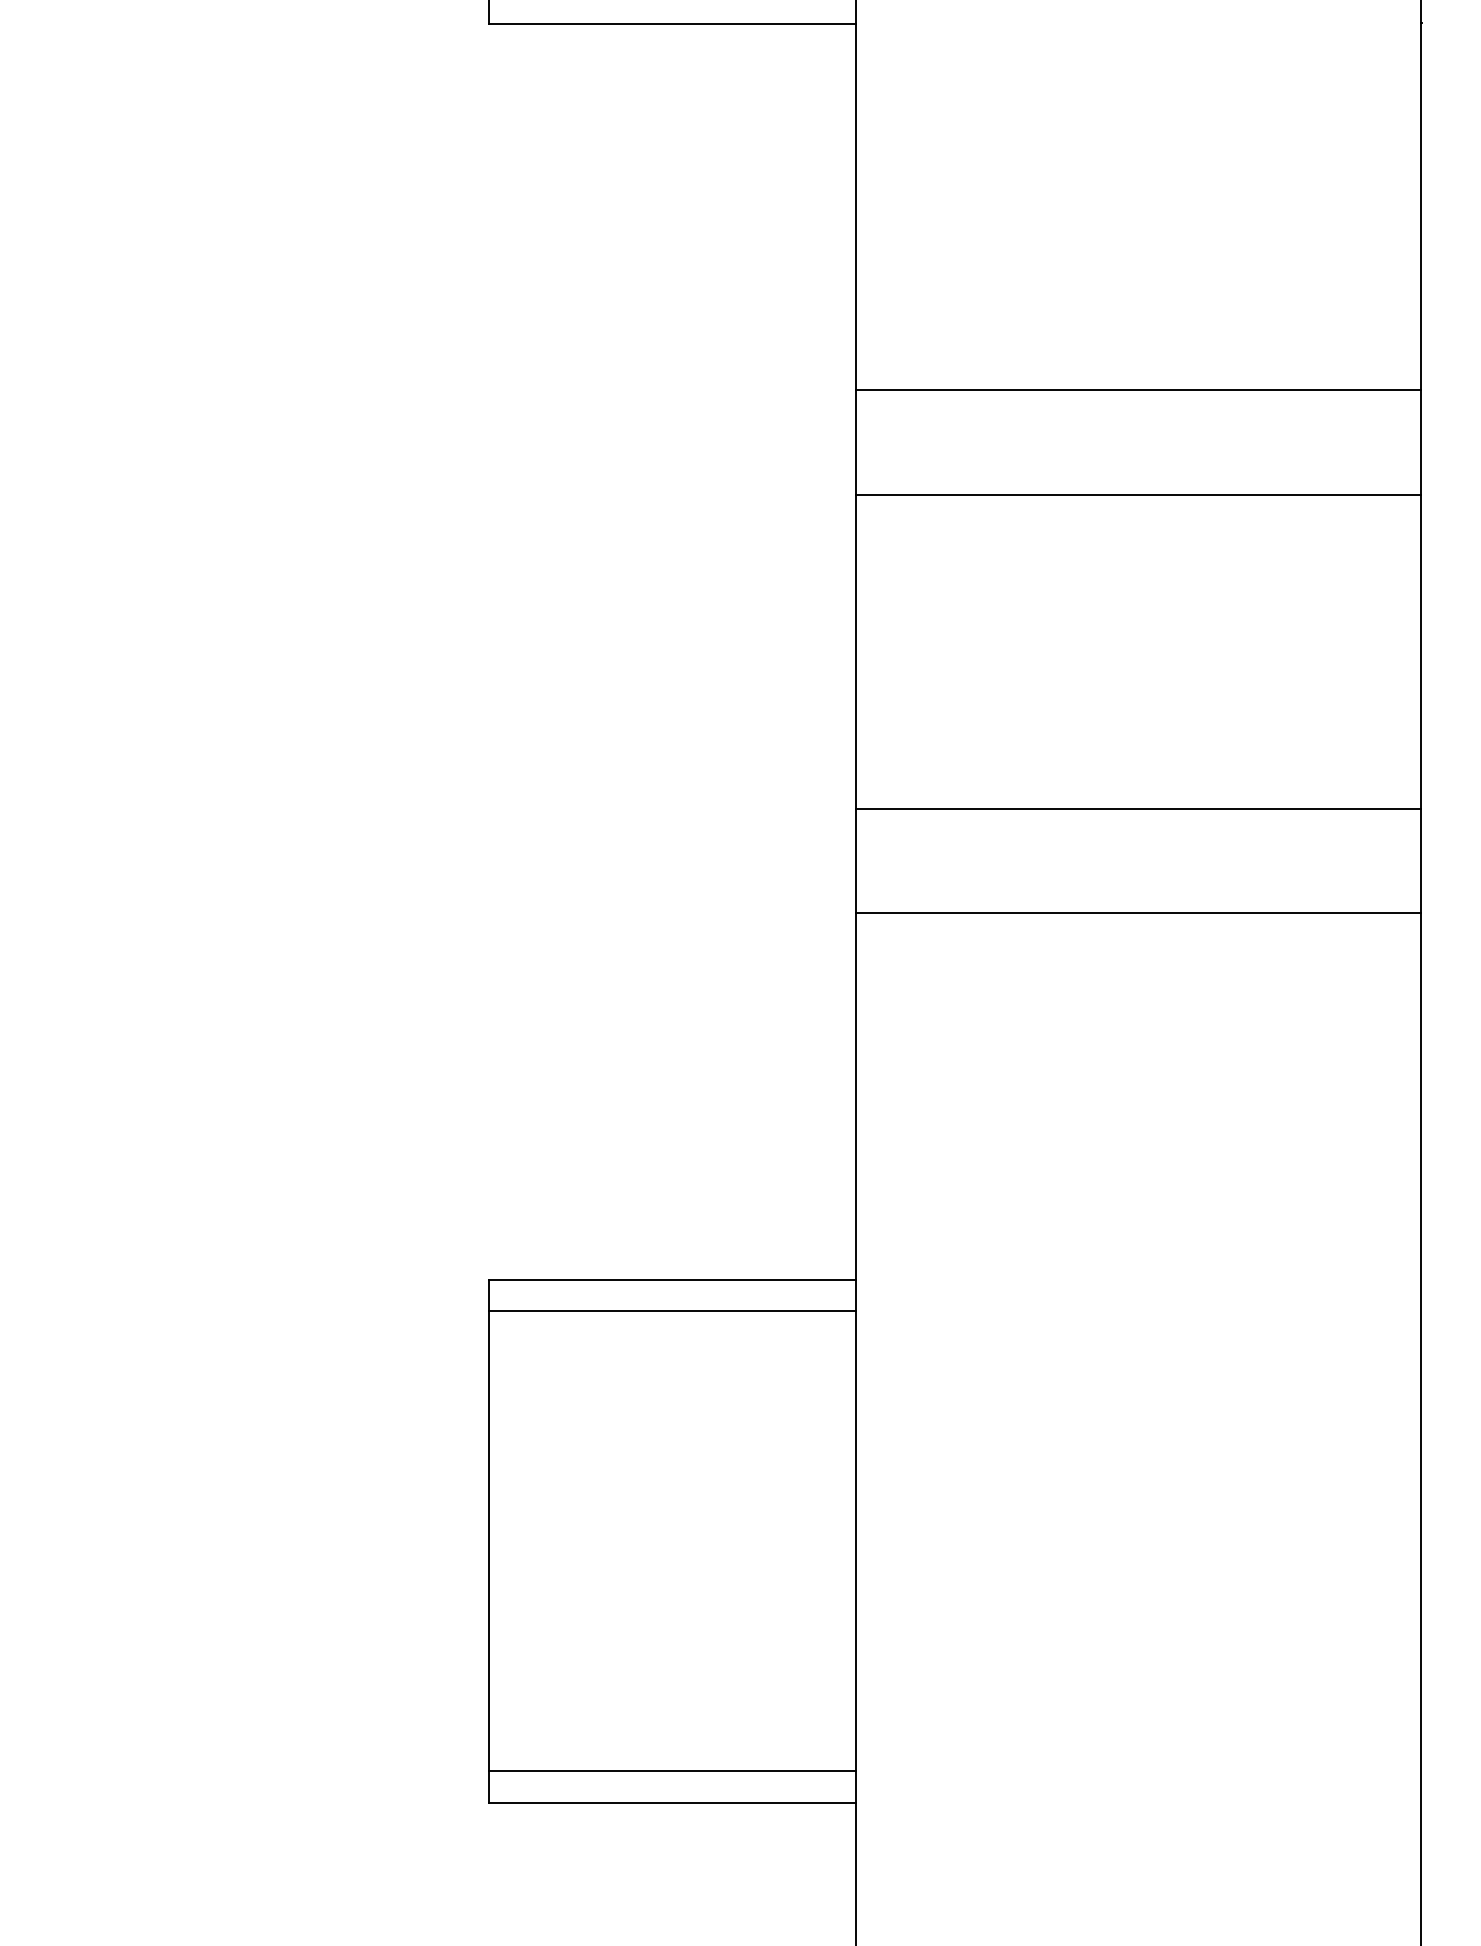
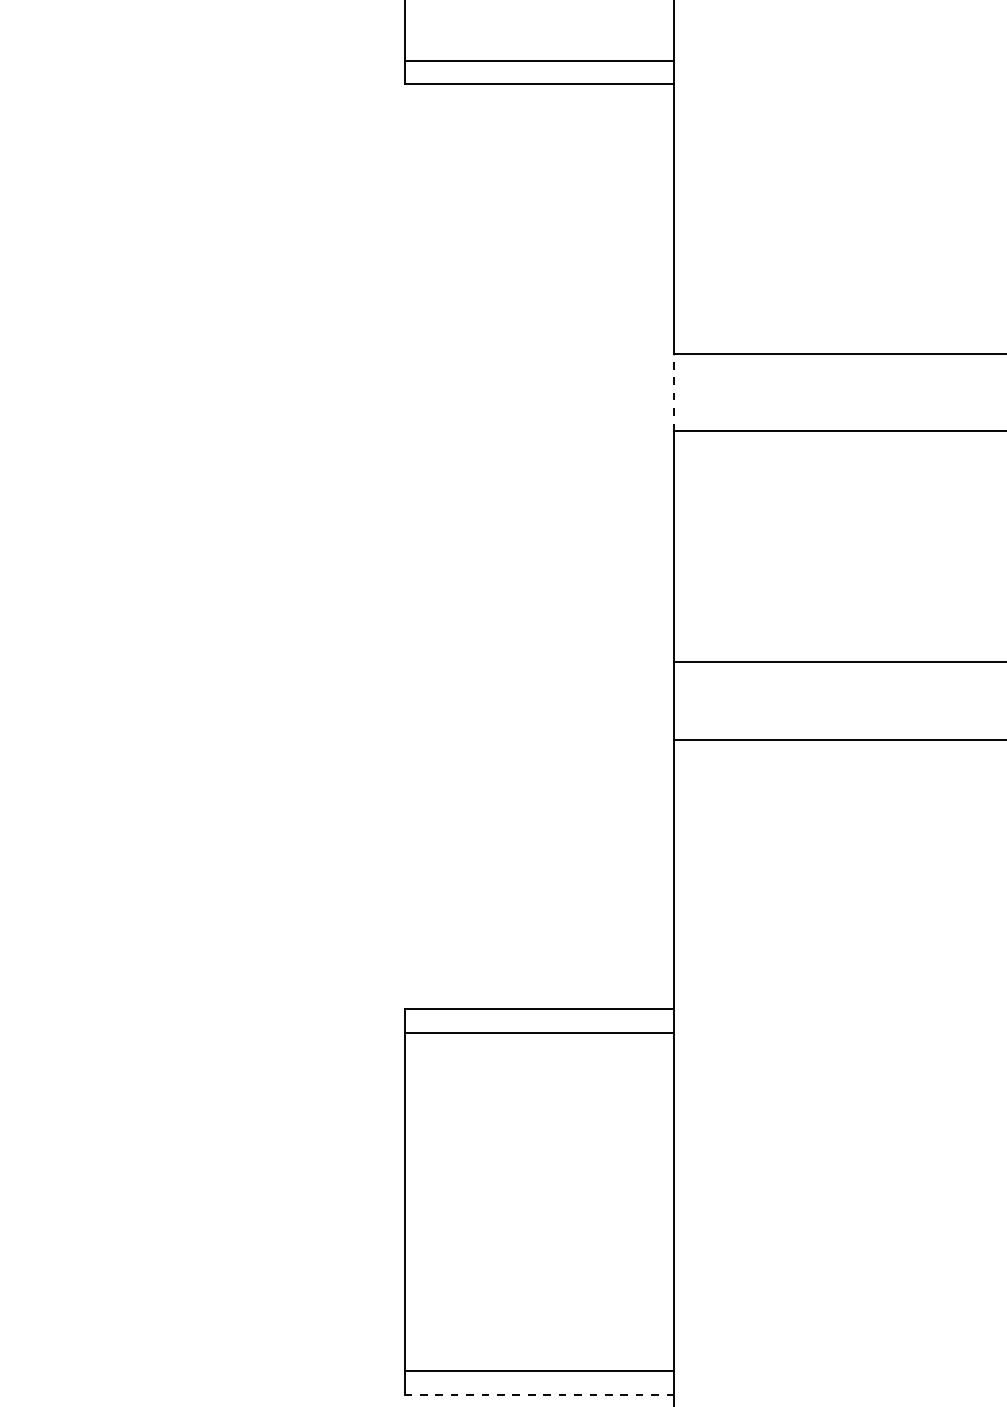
line: (855, 441) -> (674, 392), solid -> dashed
line: (671, 1802) -> (538, 1394), solid -> dashed

